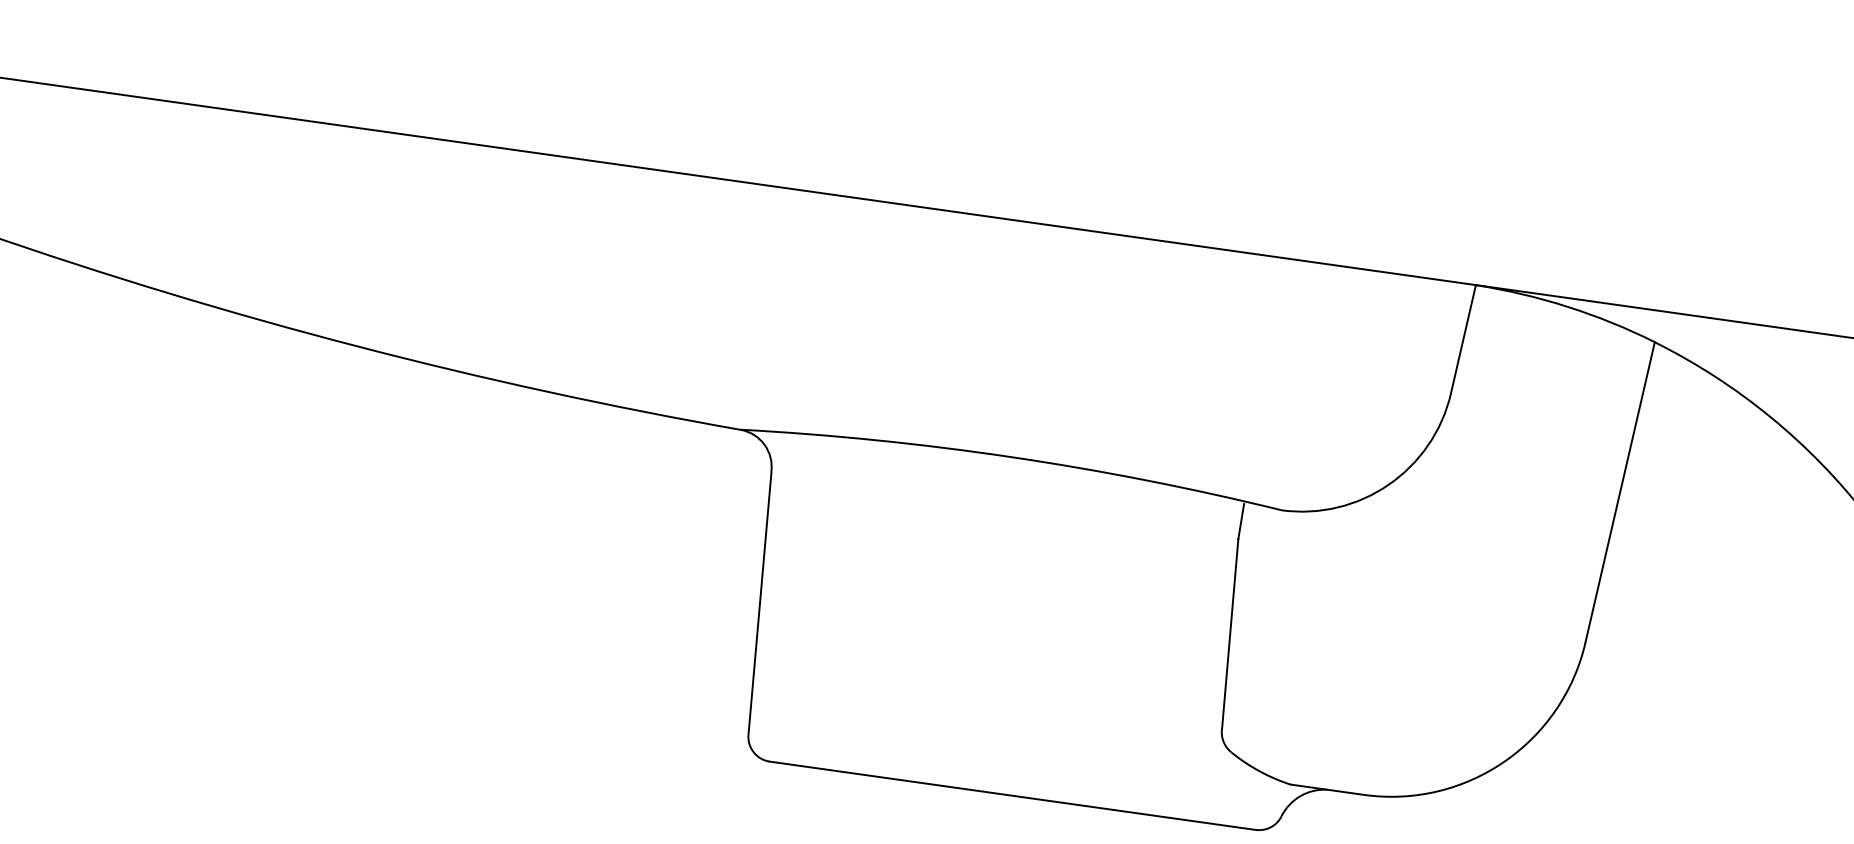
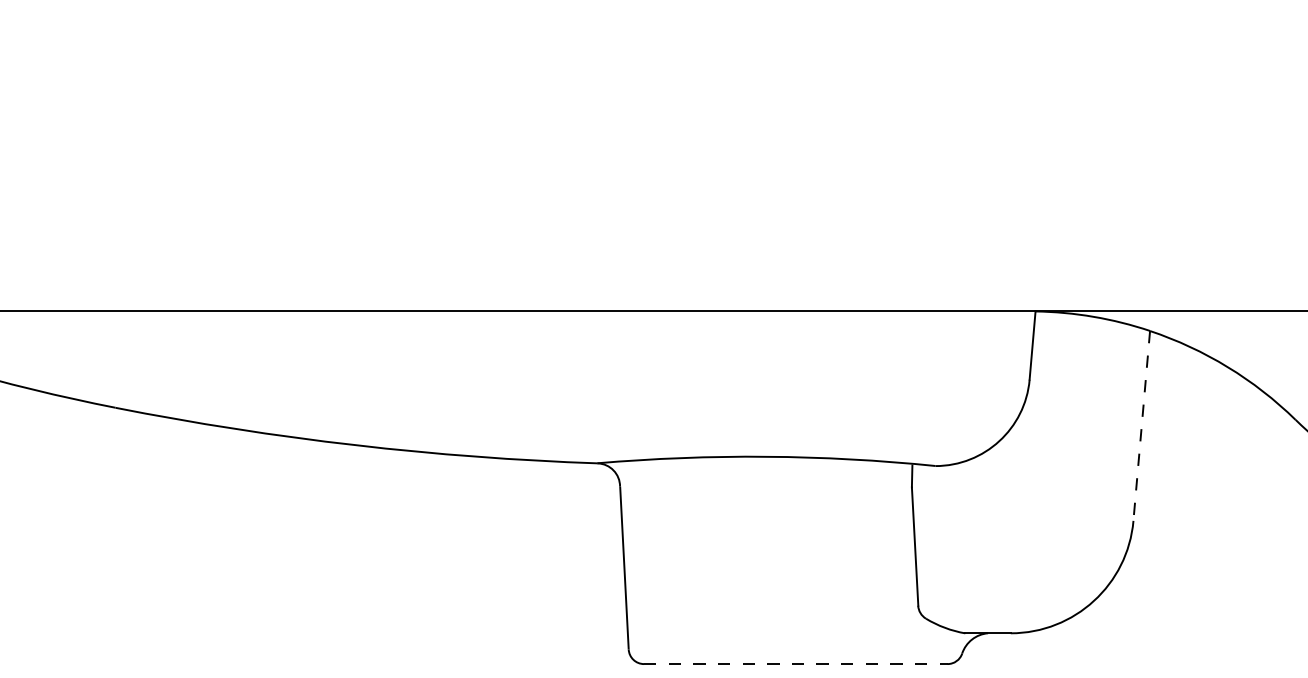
line: (1619, 493) -> (1141, 426), solid -> dashed
line: (1012, 796) -> (795, 664), solid -> dashed

